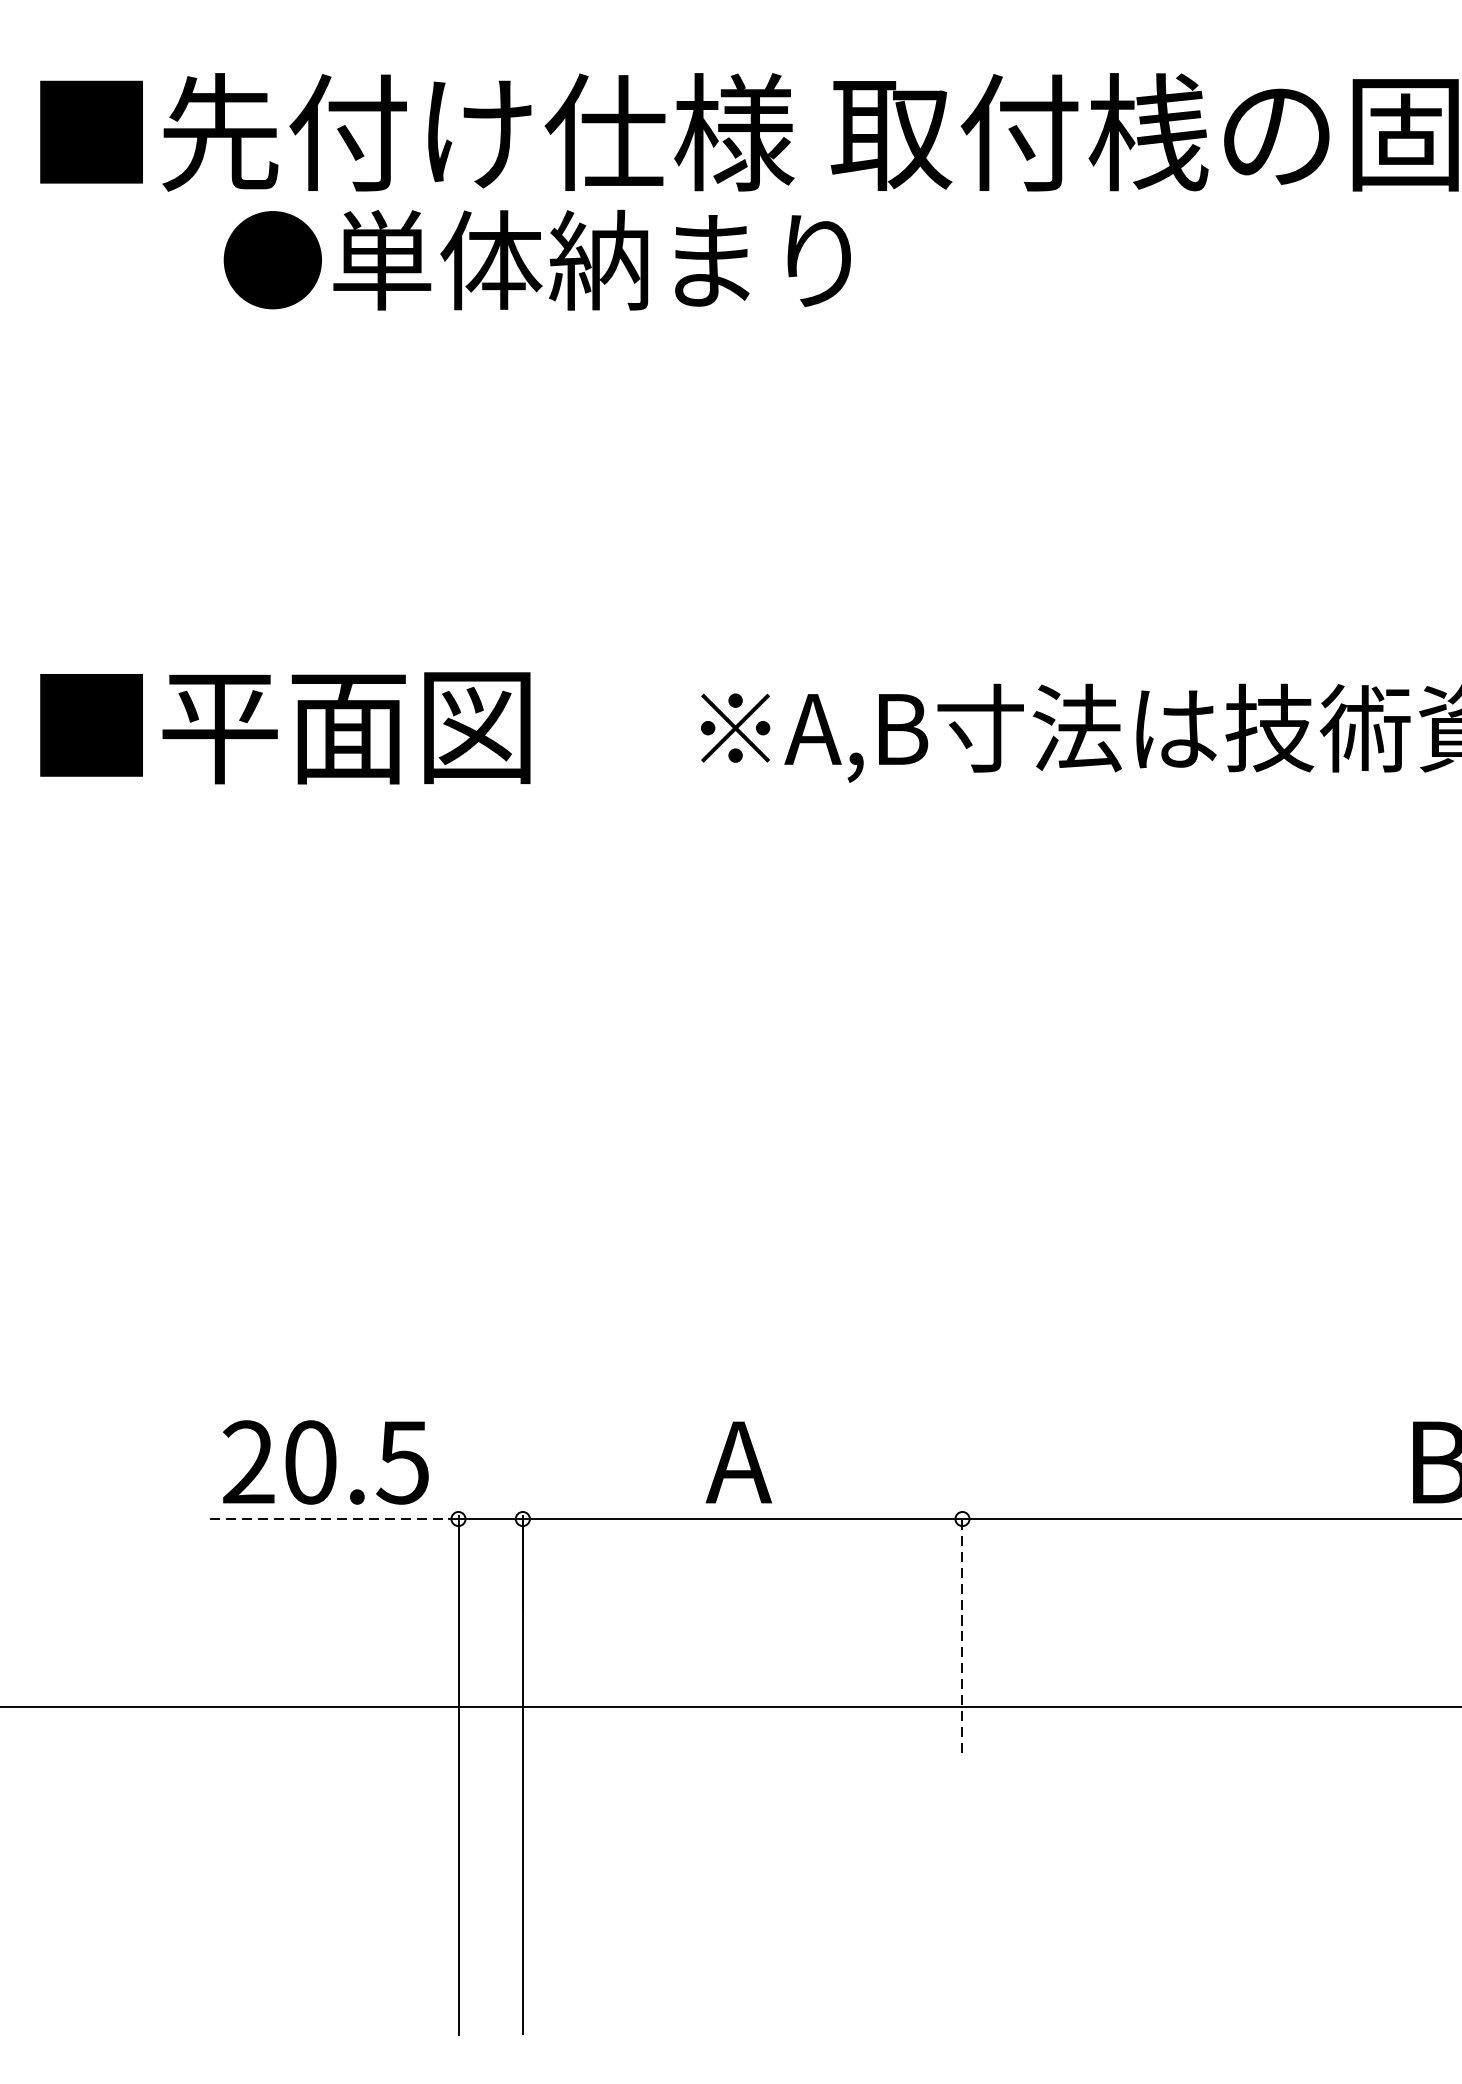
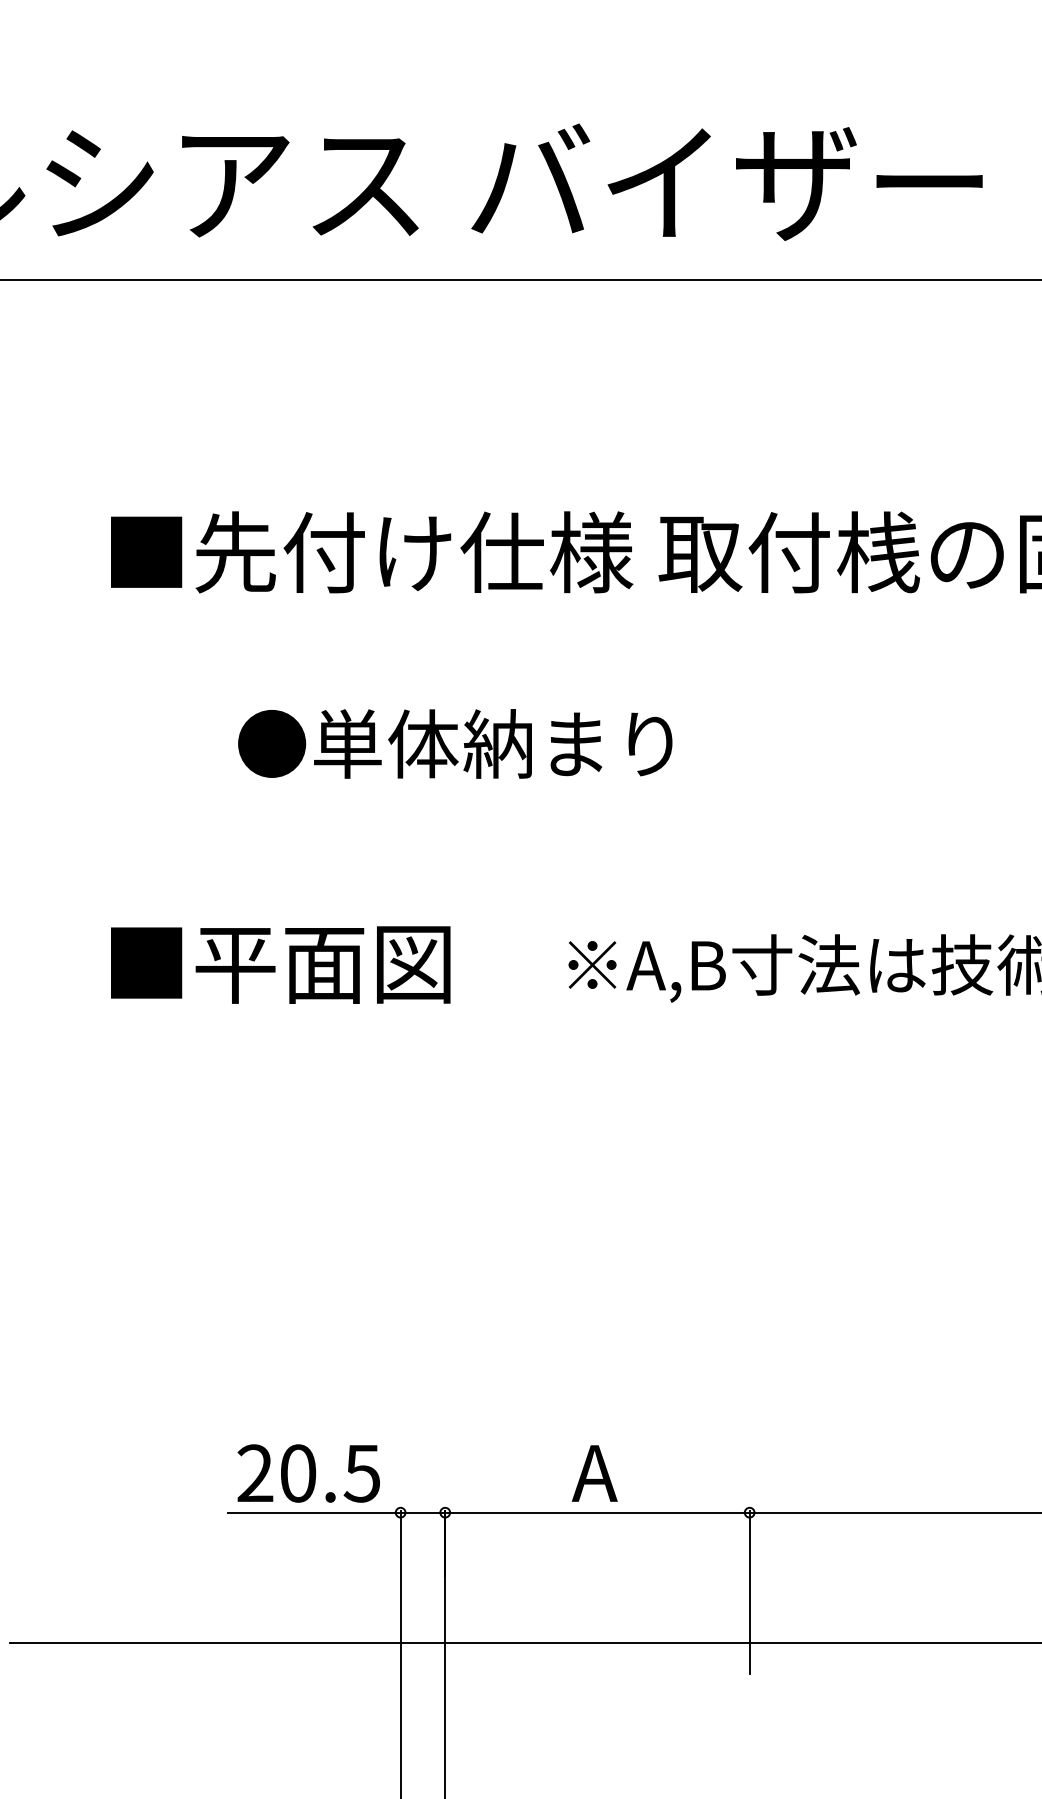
text: (537, 259) -> (455, 743), moved
line: (334, 1518) -> (314, 1512), dashed -> solid
line: (962, 1634) -> (749, 1592), dashed -> solid

